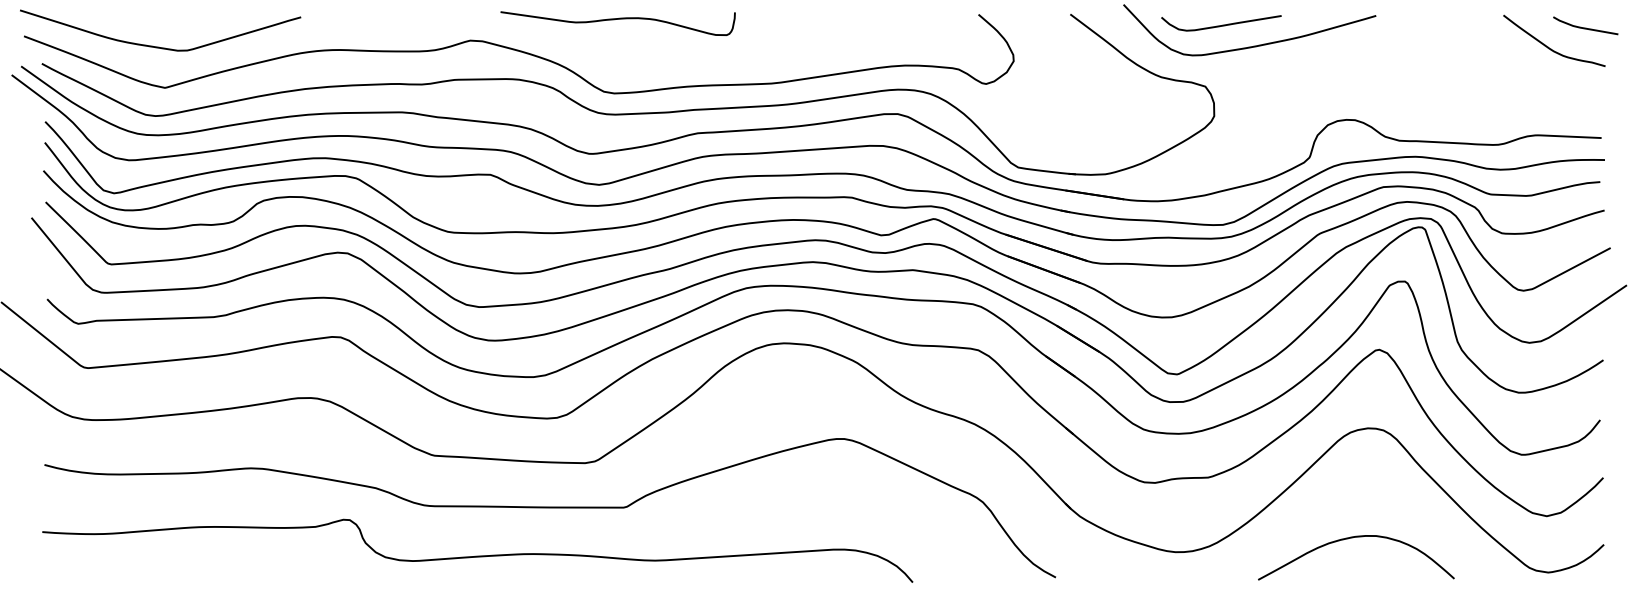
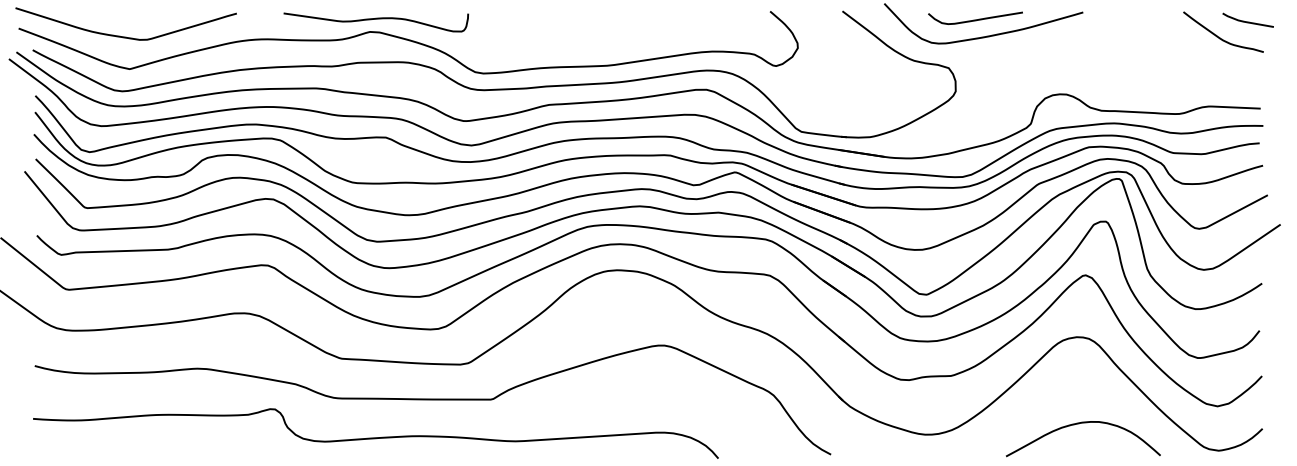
curve: (617, 19) -> (375, 19), moved
curve: (1222, 24) -> (976, 19), moved
curve: (1352, 538) -> (1080, 423), moved

